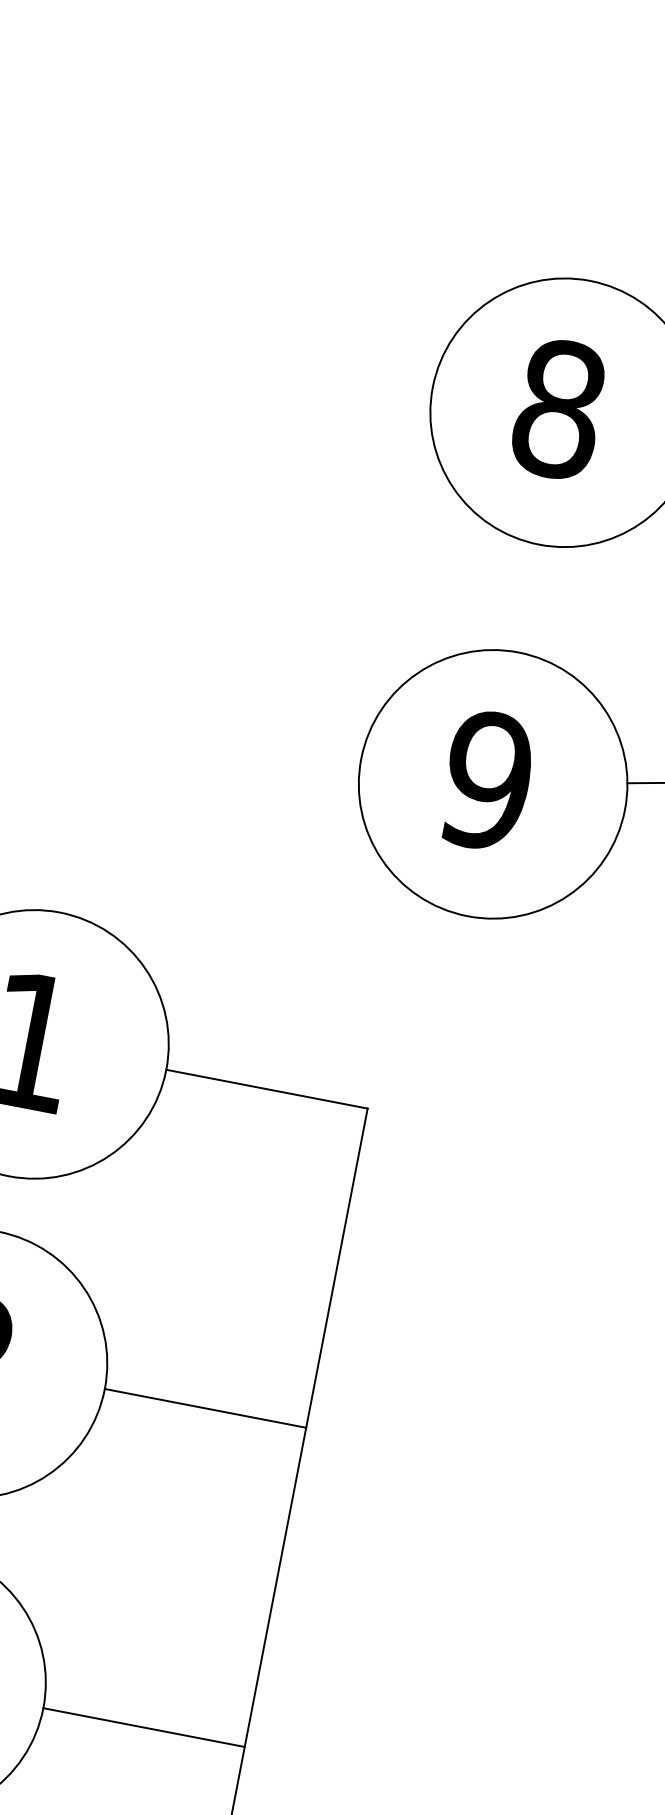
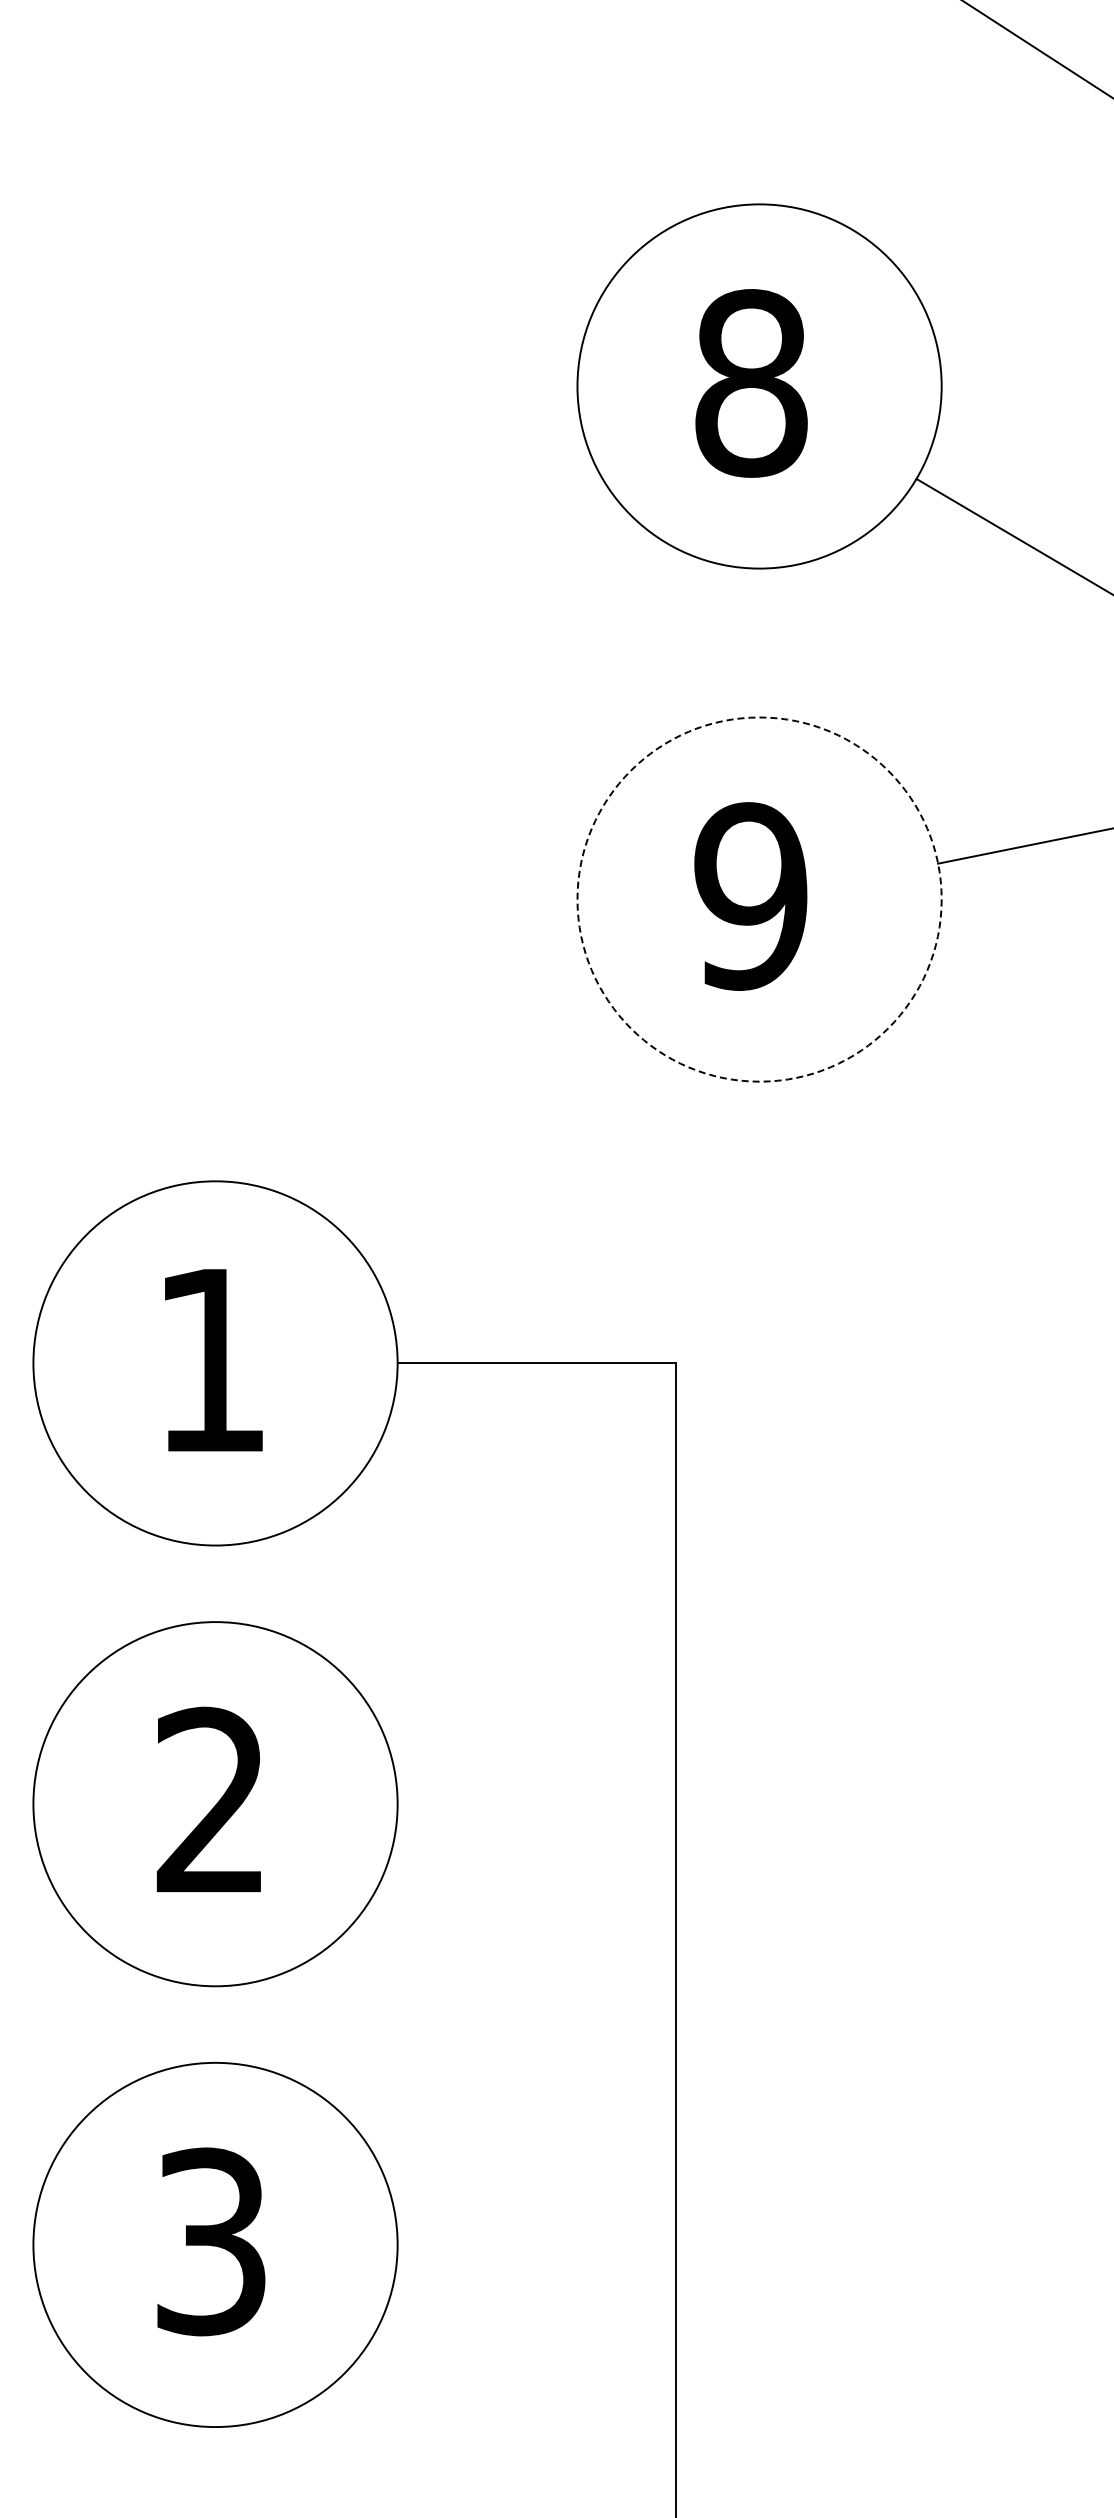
circle: (493, 784) -> (759, 899), solid -> dashed
line: (205, 1408) -> (536, 1804), removed
line: (144, 1727) -> (536, 2244), removed

